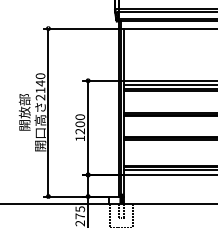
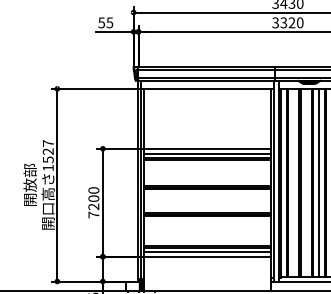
text: (39, 86) -> (47, 155), 2140 -> 1527
text: (79, 138) -> (93, 214), 1200 -> 7200

